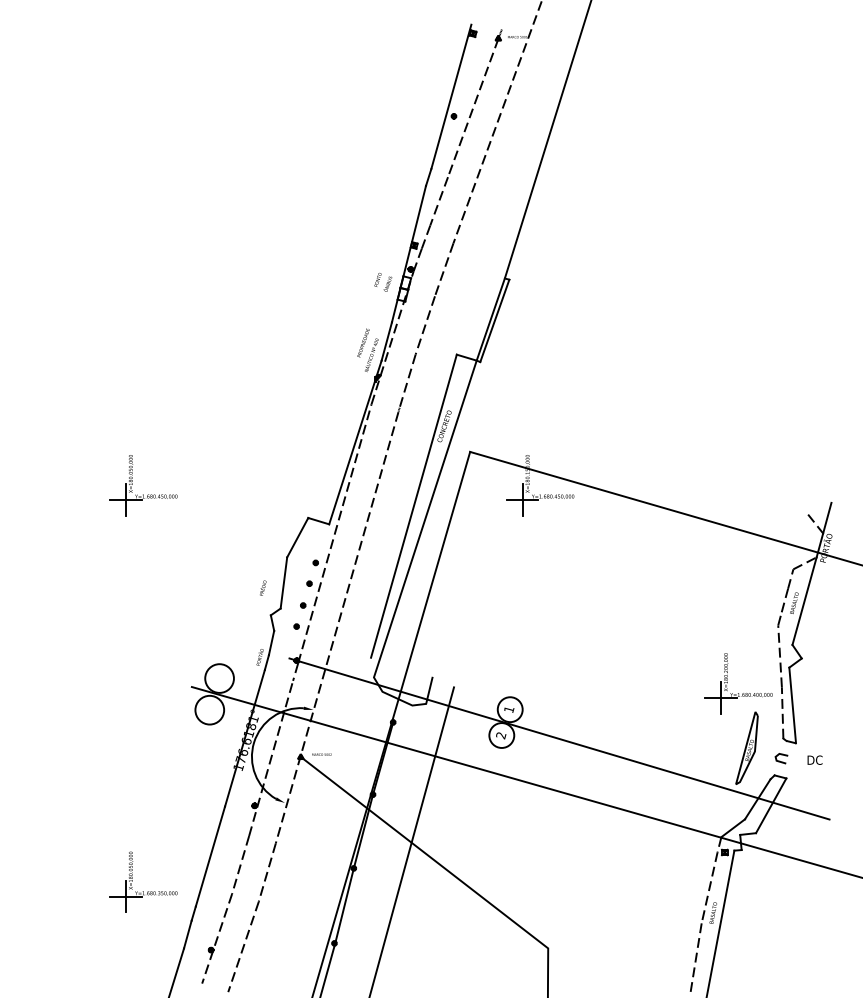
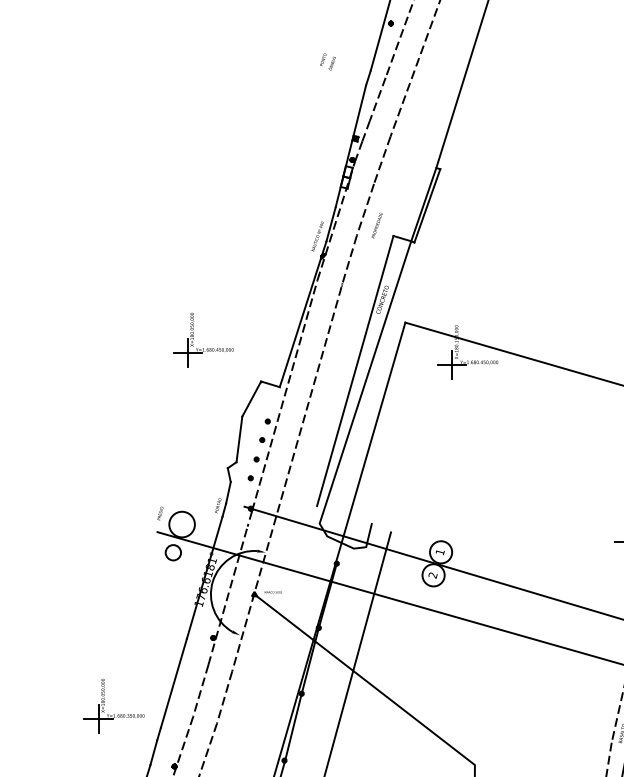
text: (383, 282) -> (328, 62), moved
text: (363, 342) -> (377, 225), moved
part: (143, 494) -> (203, 348), moved
text: (263, 587) -> (160, 512), moved
circle: (209, 709) -> (173, 552), size x0.6

